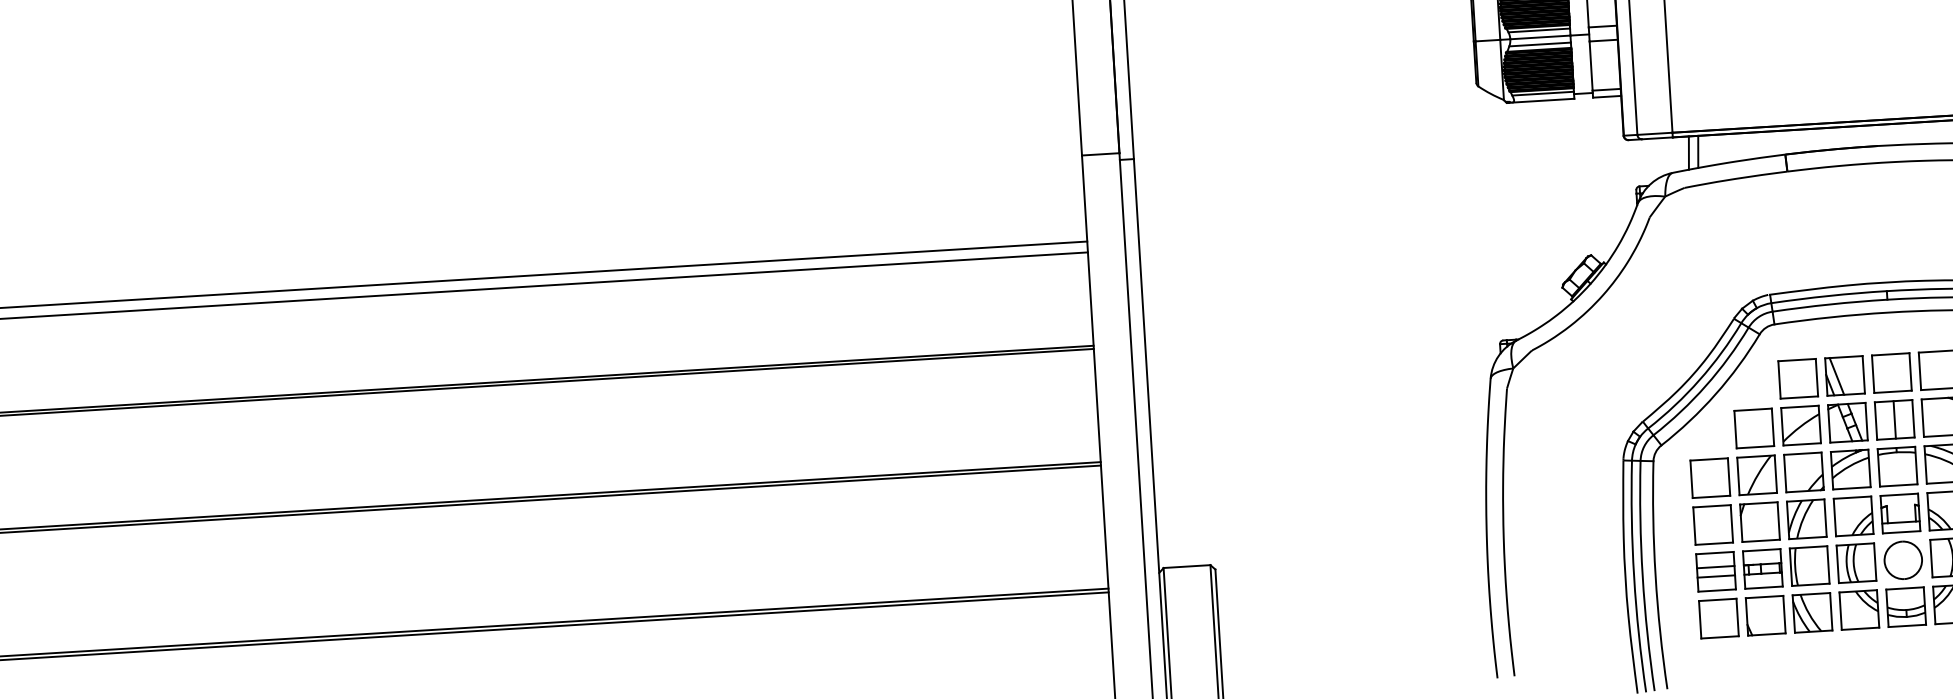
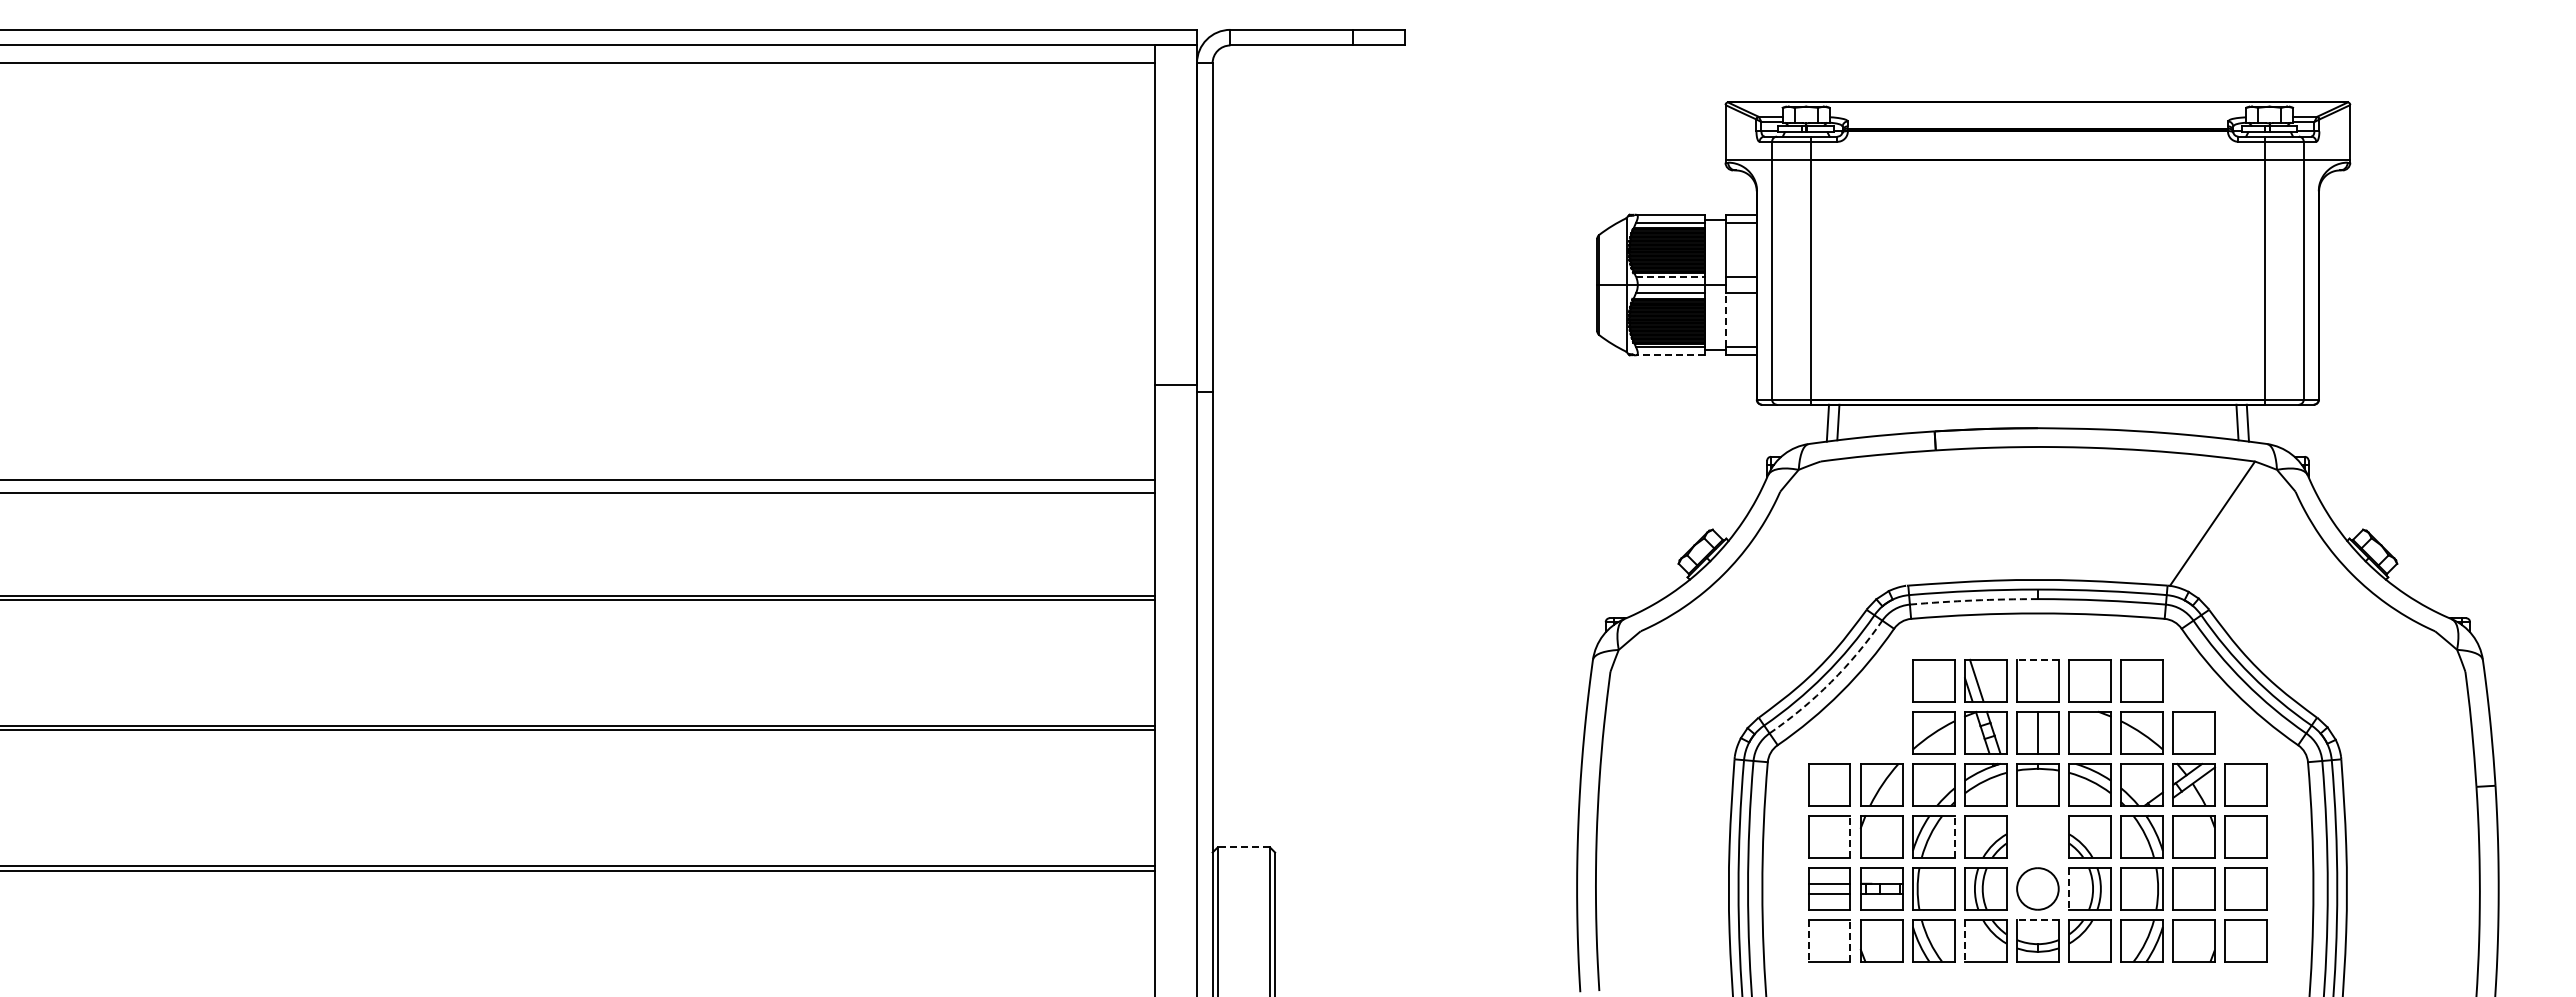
line: (1539, 30) -> (1670, 277), solid -> dashed
line: (1591, 65) -> (1725, 319), solid -> dashed
line: (1542, 100) -> (1669, 355), solid -> dashed
arc: (1829, 304) -> (1973, 600), solid -> dashed
line: (1890, 354) -> (2037, 659), solid -> dashed
arc: (1706, 386) -> (1831, 682), solid -> dashed
part: (1754, 428) -> (1881, 732), removed
part: (1900, 513) -> (2037, 836), removed
line: (1825, 517) -> (1954, 836), solid -> dashed
line: (1731, 523) -> (1850, 836), solid -> dashed
line: (1931, 558) -> (2069, 888), solid -> dashed
line: (1186, 566) -> (1243, 847), solid -> dashed
line: (1904, 588) -> (2037, 920), solid -> dashed
line: (1841, 611) -> (1965, 941), solid -> dashed
line: (1737, 617) -> (1850, 941), solid -> dashed
line: (1699, 620) -> (1808, 941), solid -> dashed

